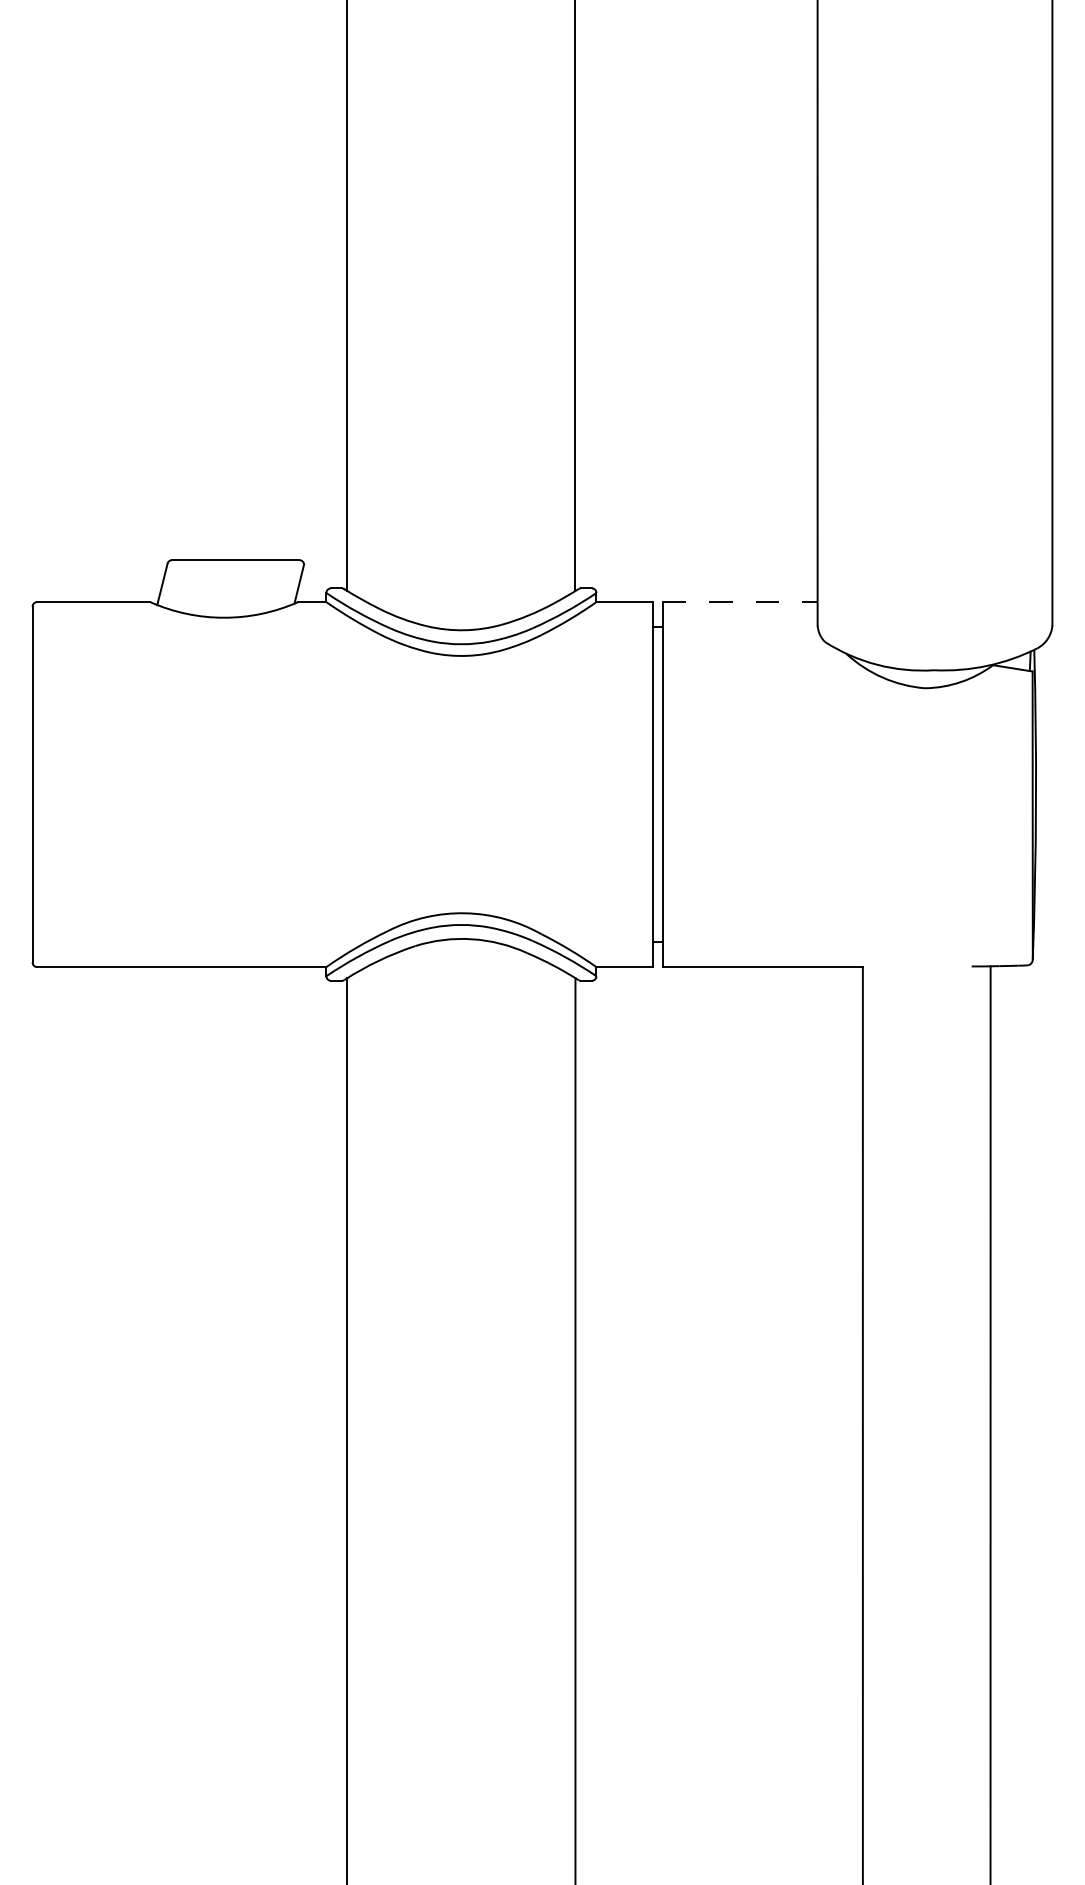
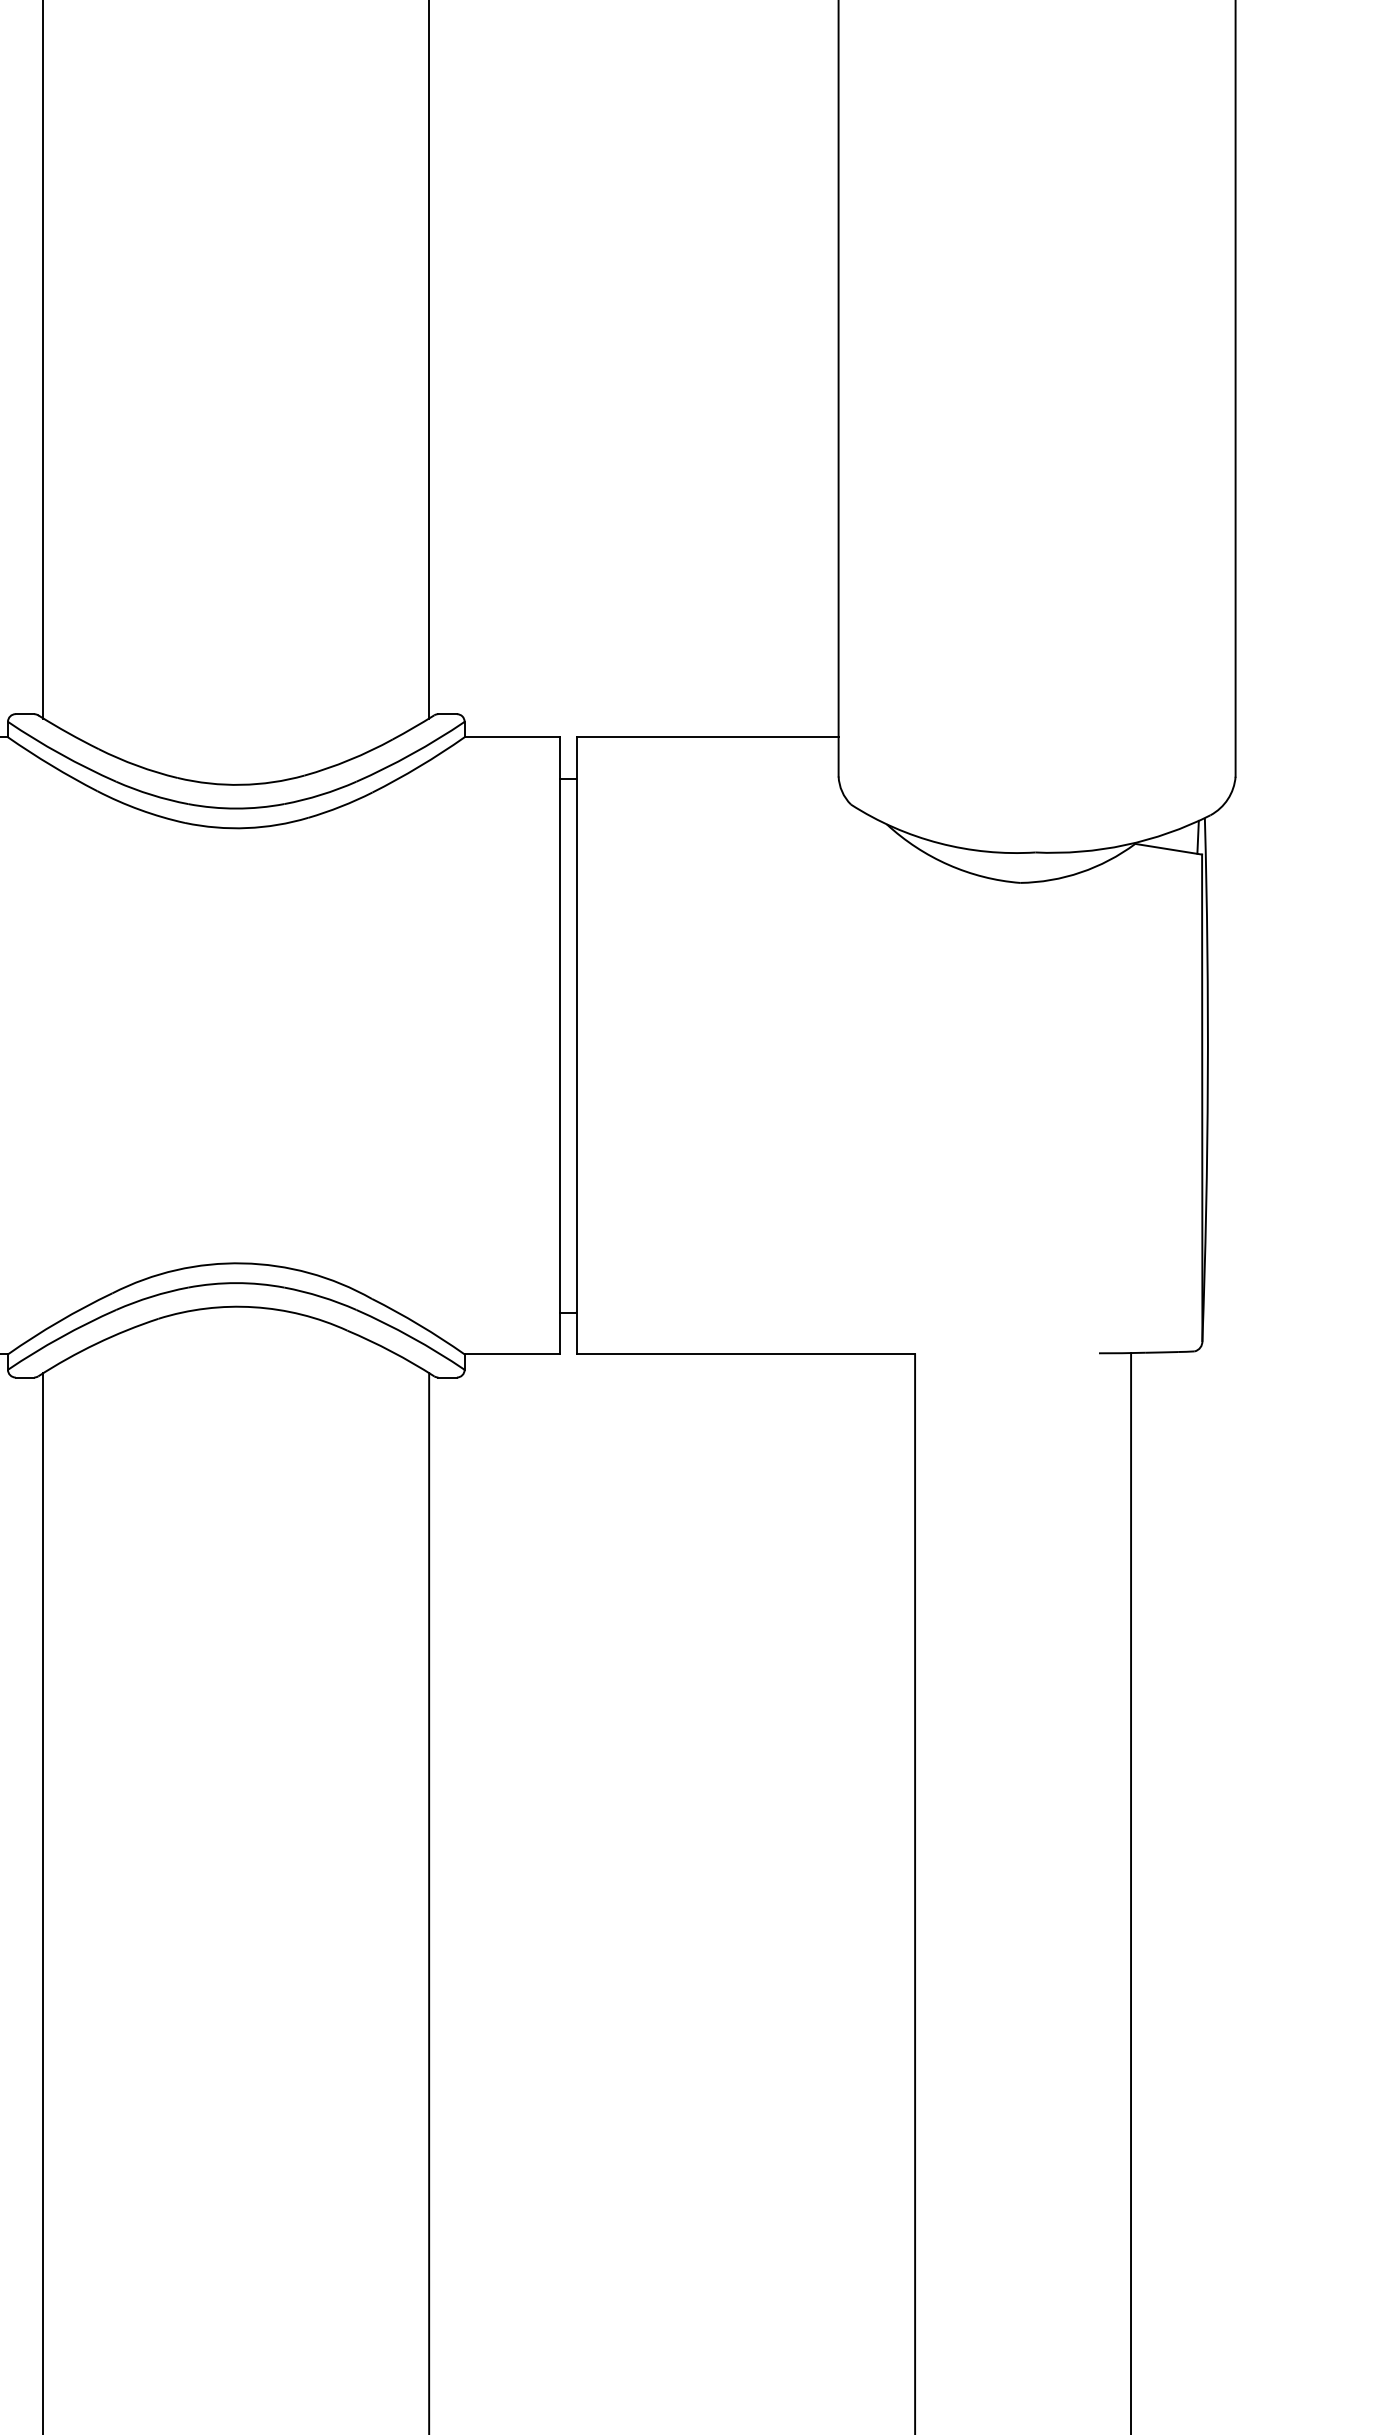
line: (740, 602) -> (708, 737), dashed -> solid

